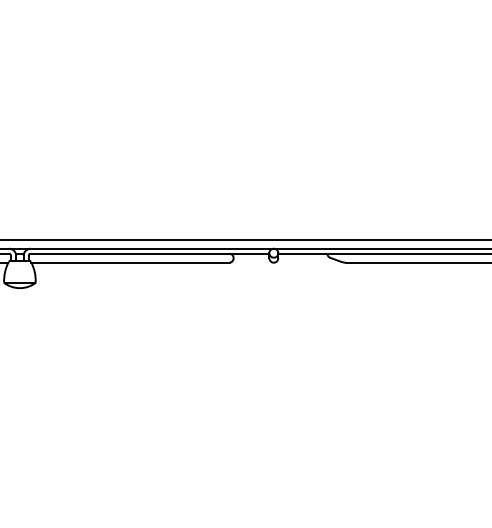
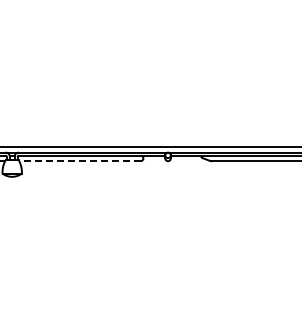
line: (131, 263) -> (80, 161), solid -> dashed

